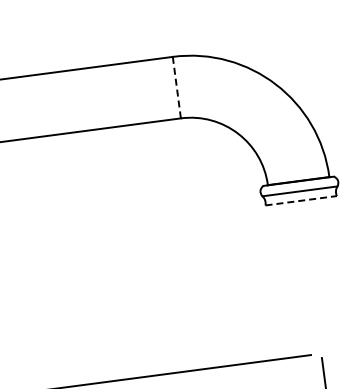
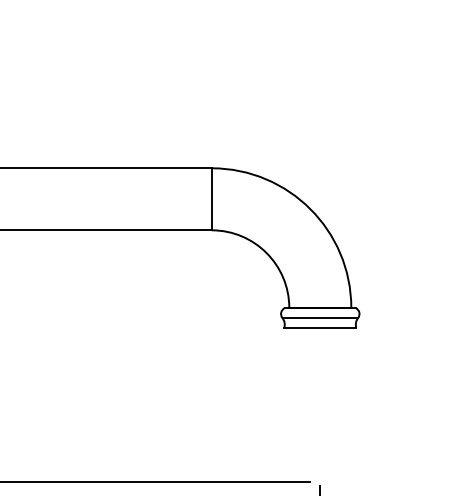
line: (176, 87) -> (211, 199), dashed -> solid
line: (301, 200) -> (320, 327), dashed -> solid

